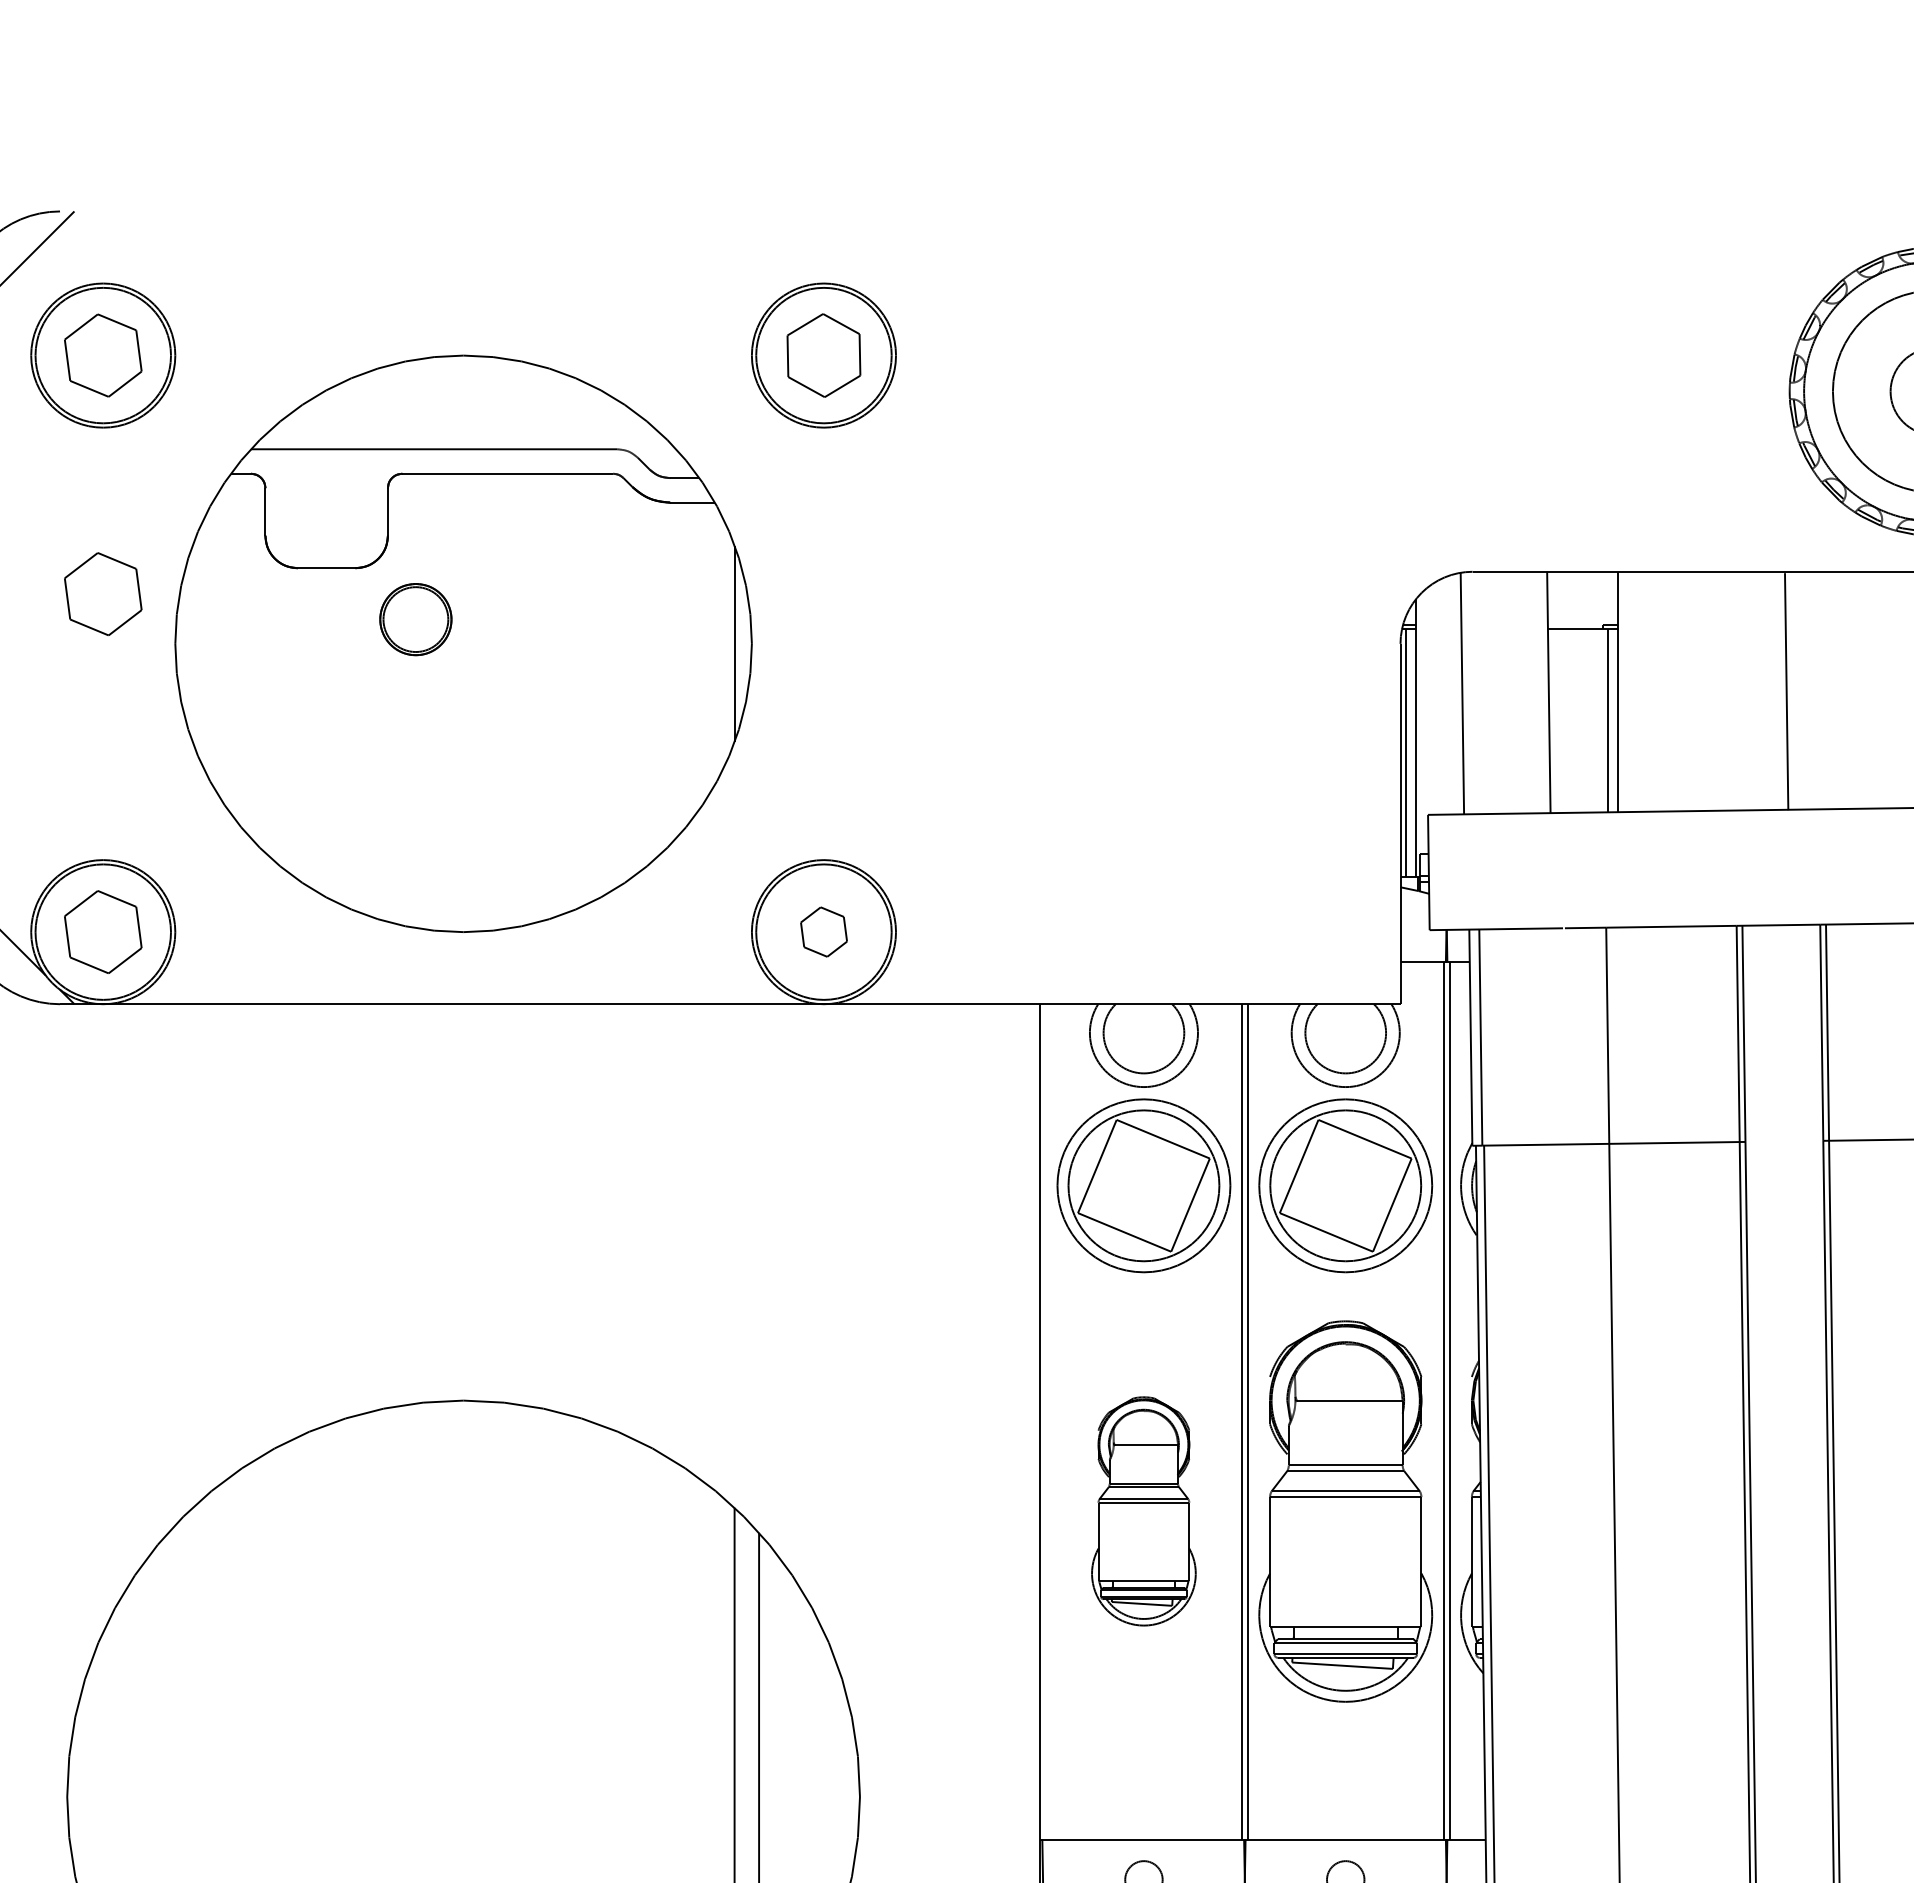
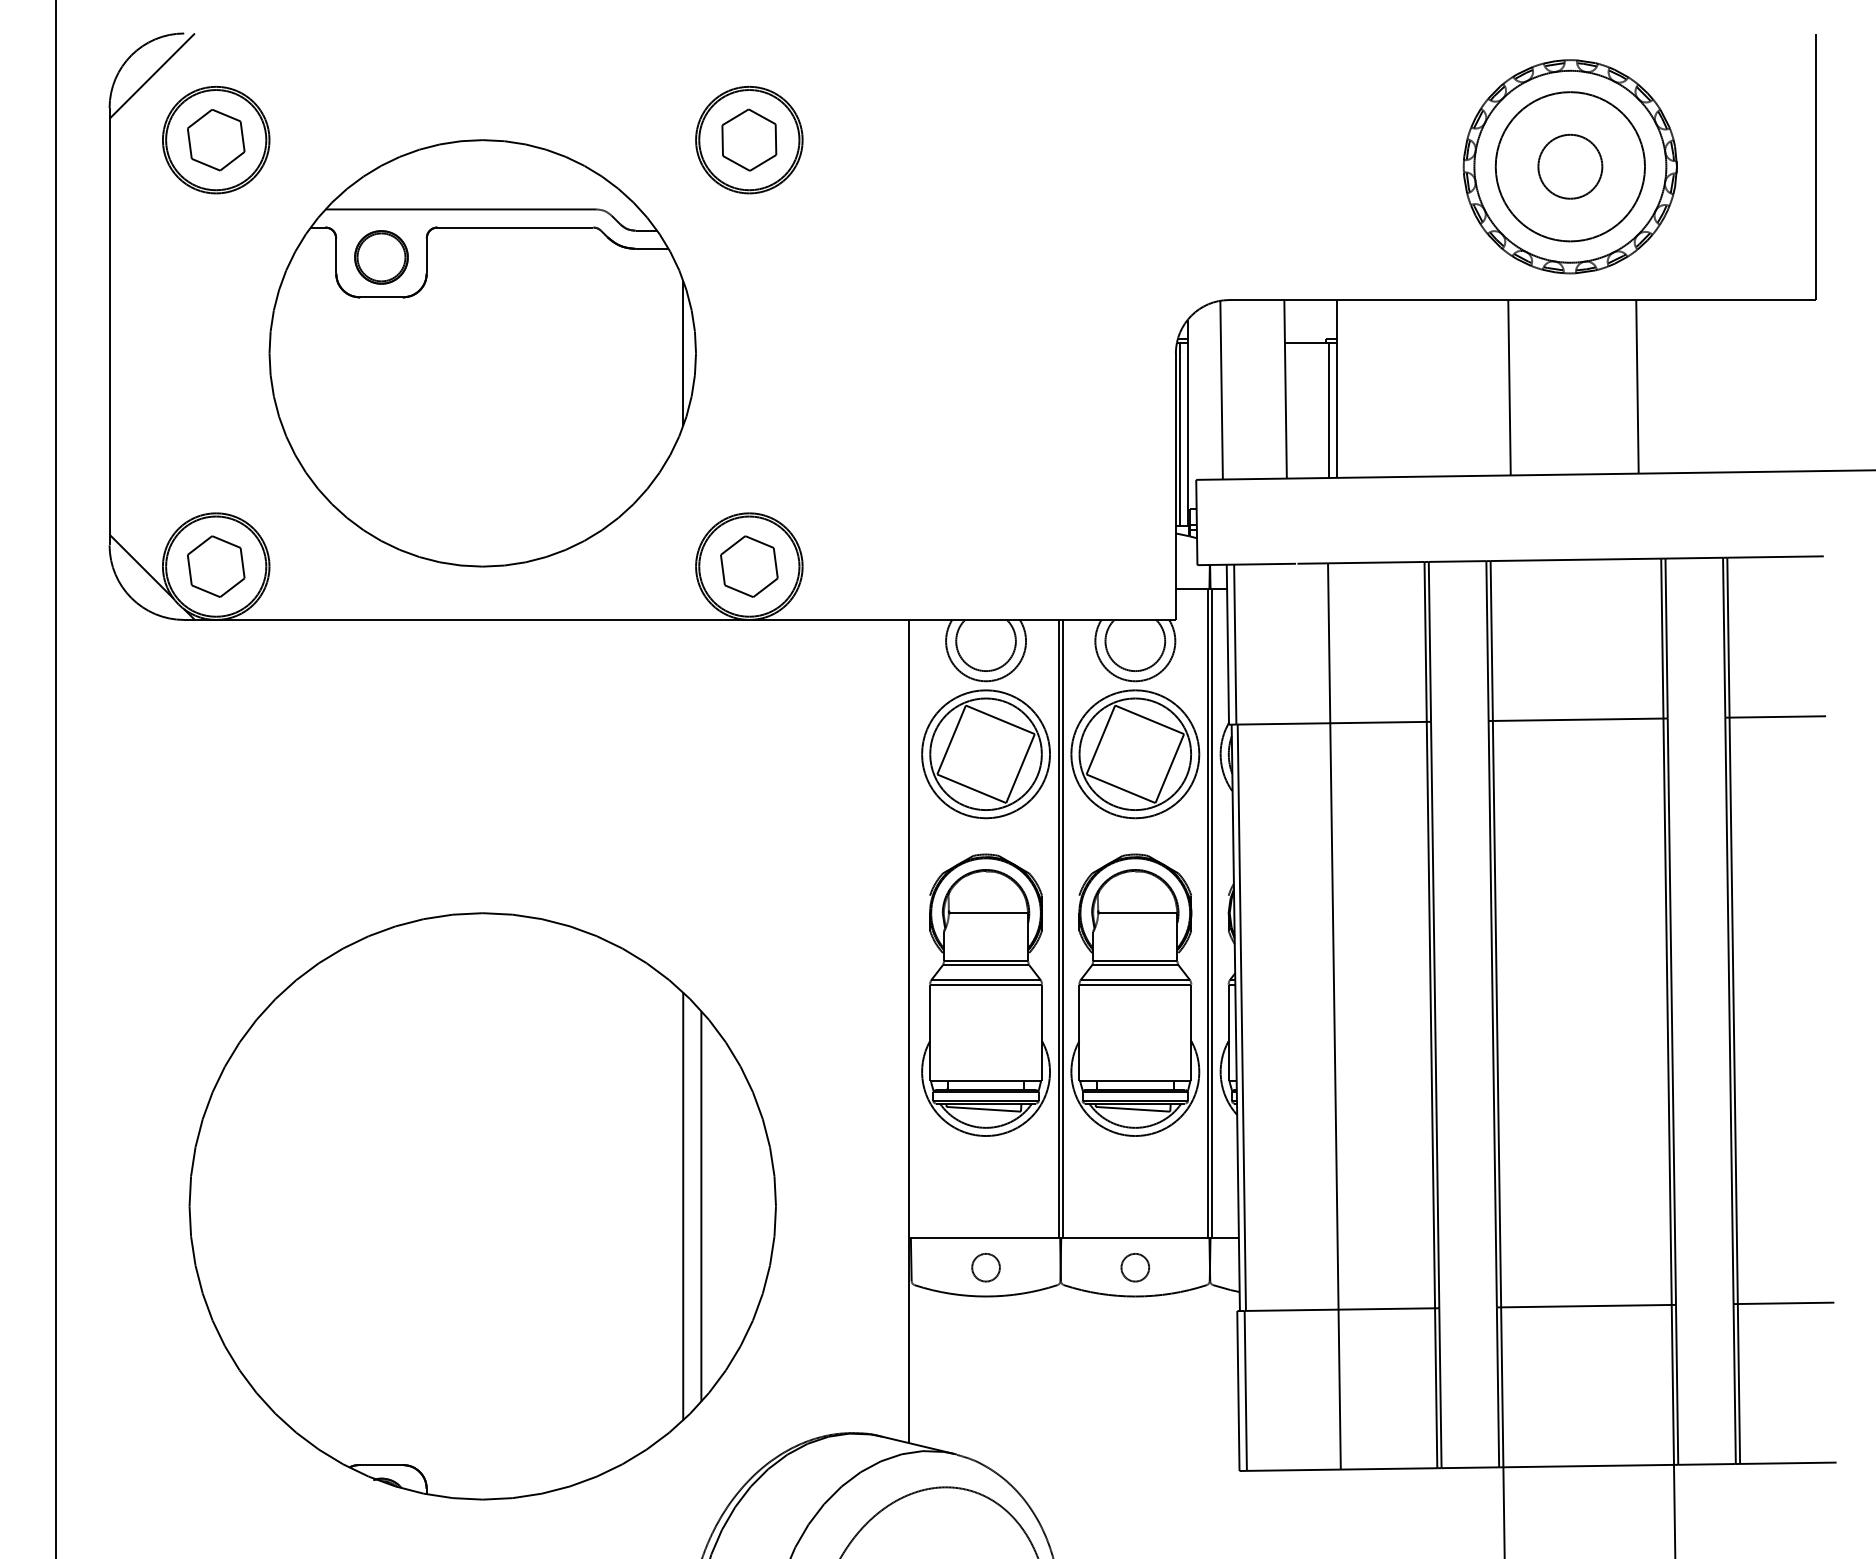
part: (103, 594) -> (216, 316), removed
part: (415, 619) -> (381, 257), moved
line: (1786, 691) -> (1509, 387), moved
part: (824, 931) -> (749, 566), size x1.67
part: (1143, 1510) -> (985, 994), size x1.67

